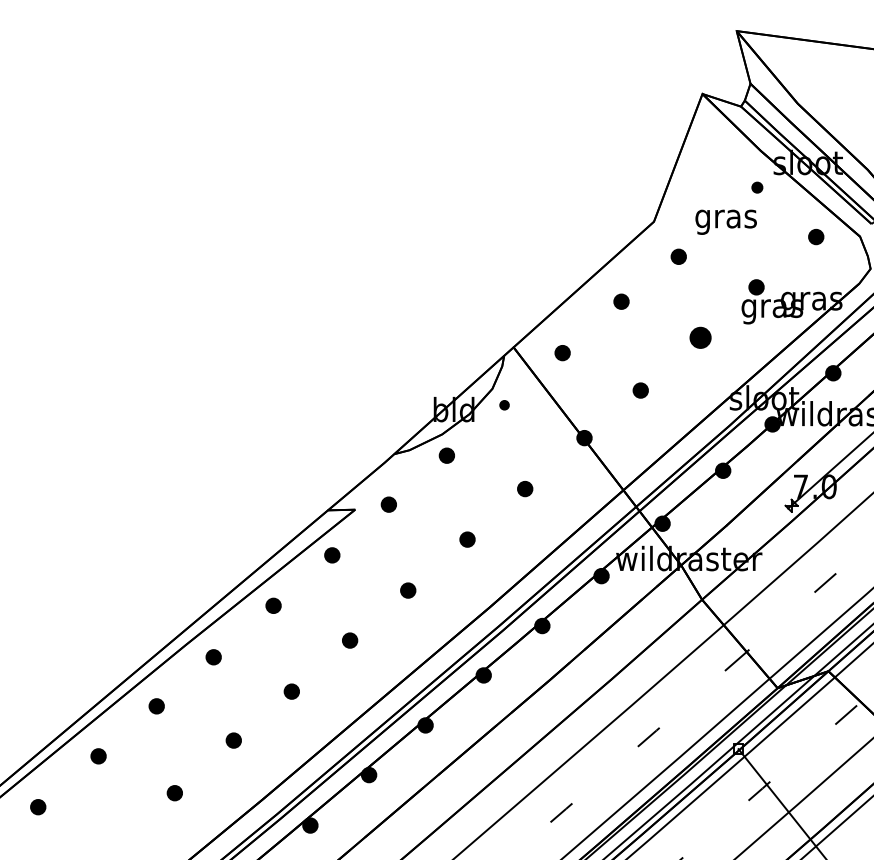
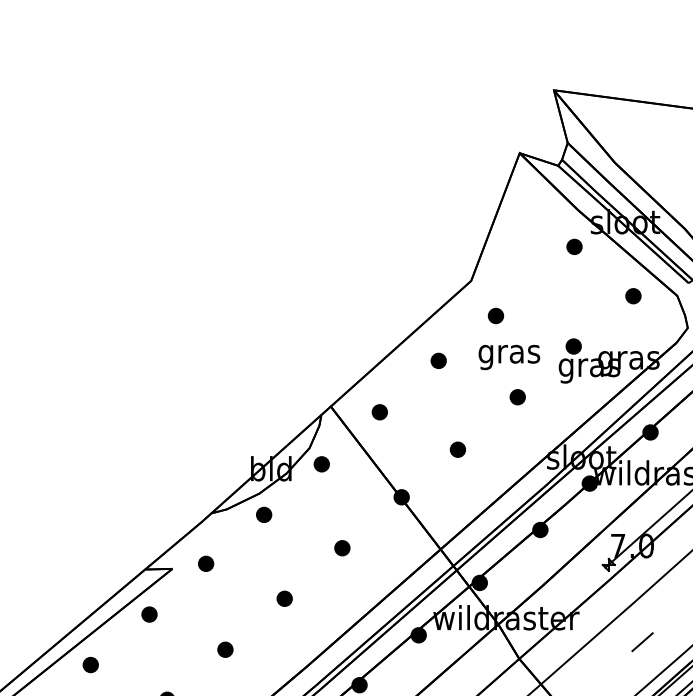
part: (757, 187) -> (574, 246), size x1.43
text: (725, 221) -> (508, 356), moved
part: (700, 338) -> (517, 397), size x0.71
part: (504, 405) -> (321, 464), size x1.67

